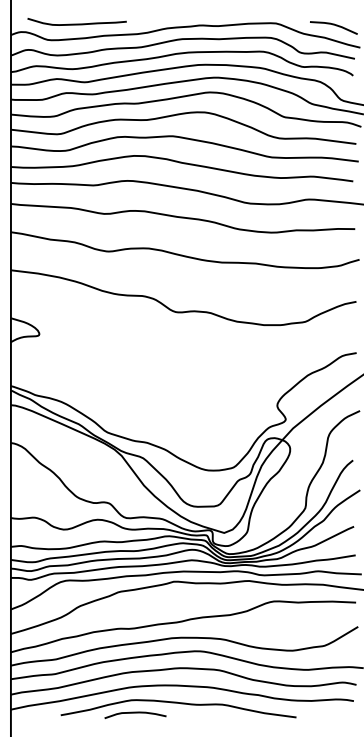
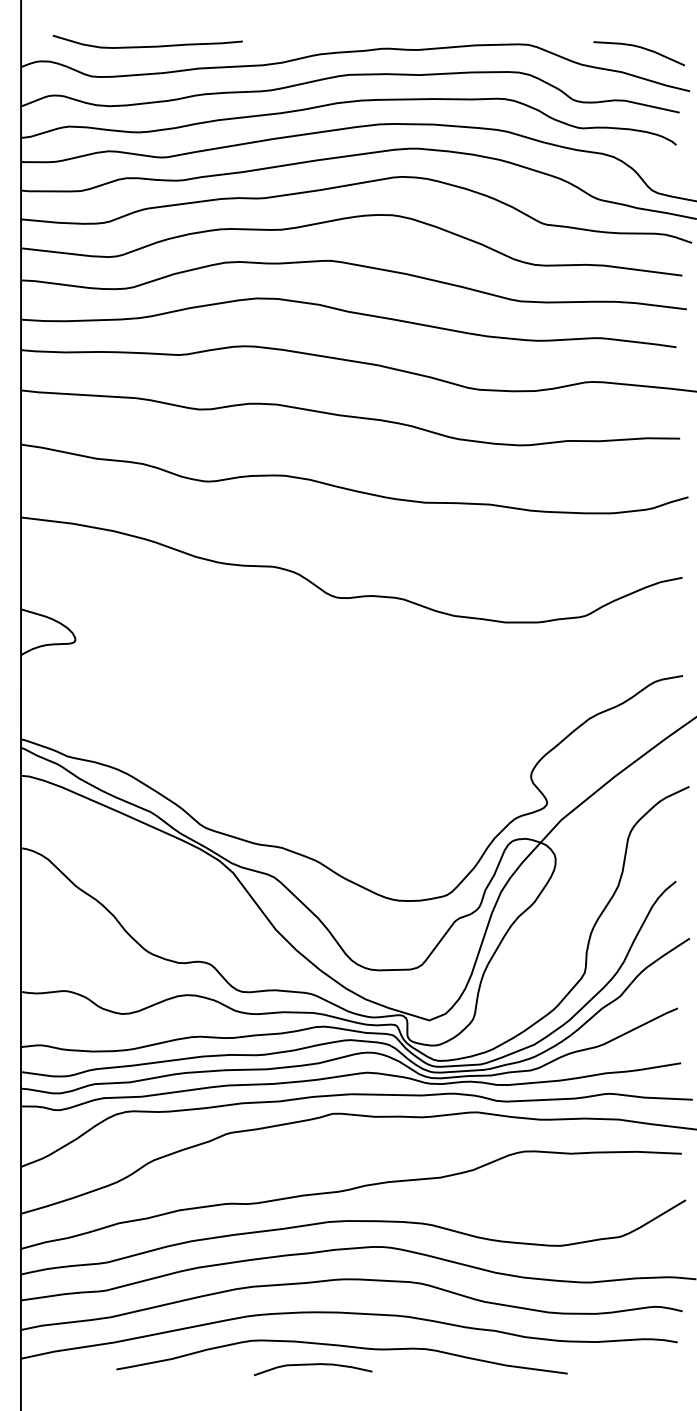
curve: (135, 713) -> (313, 1366), moved

